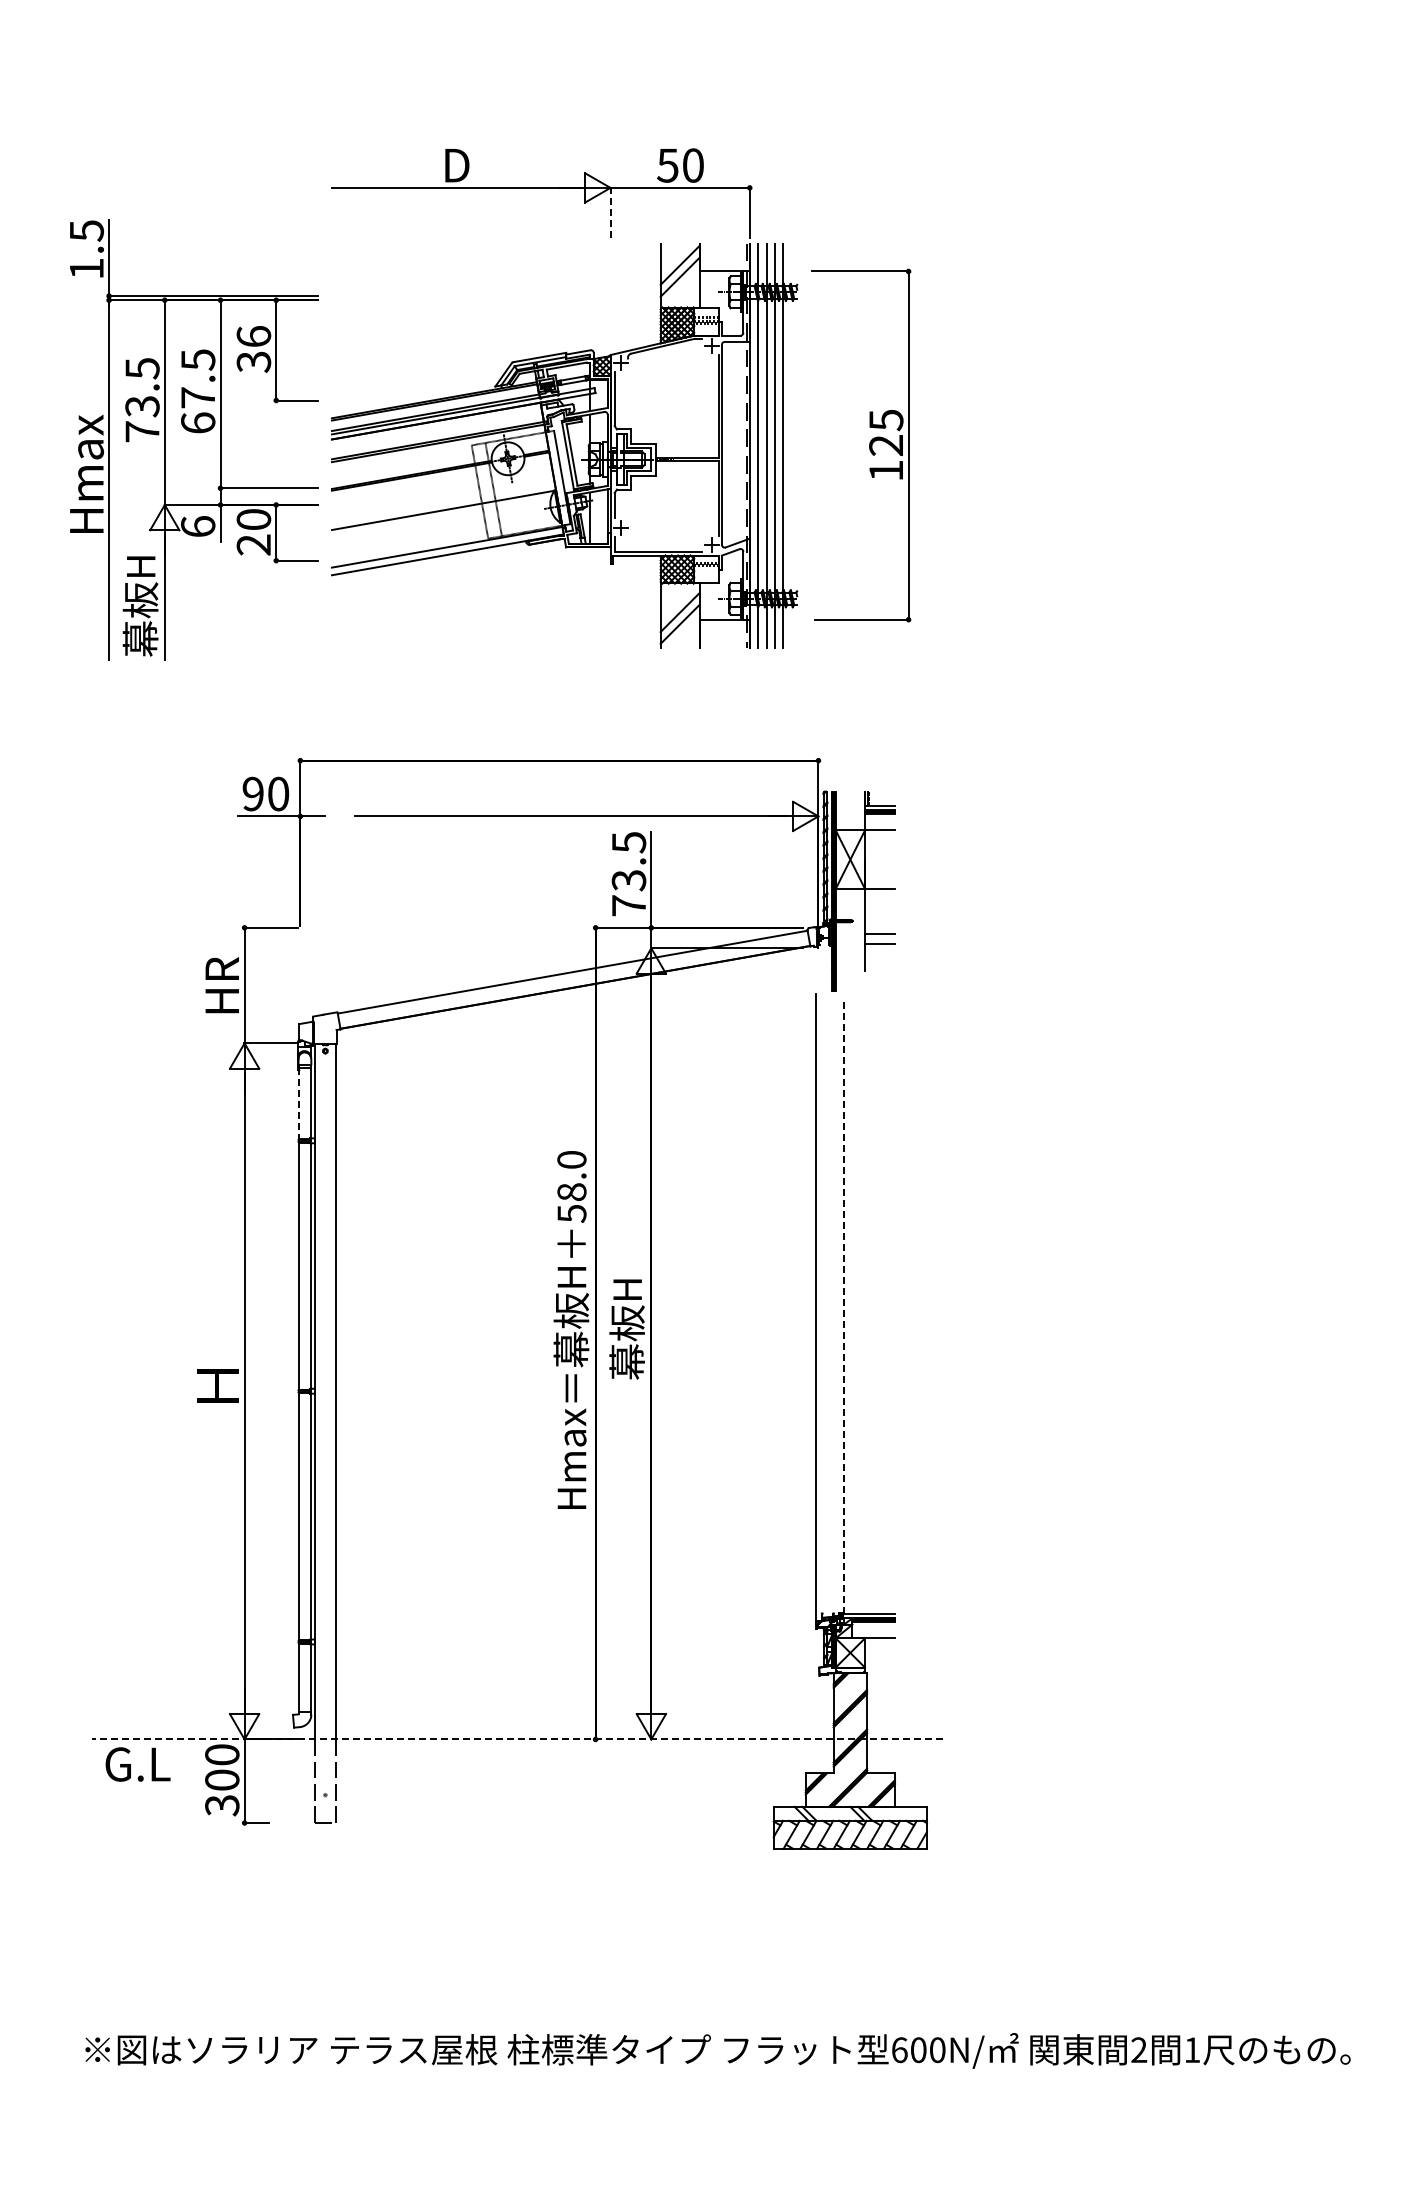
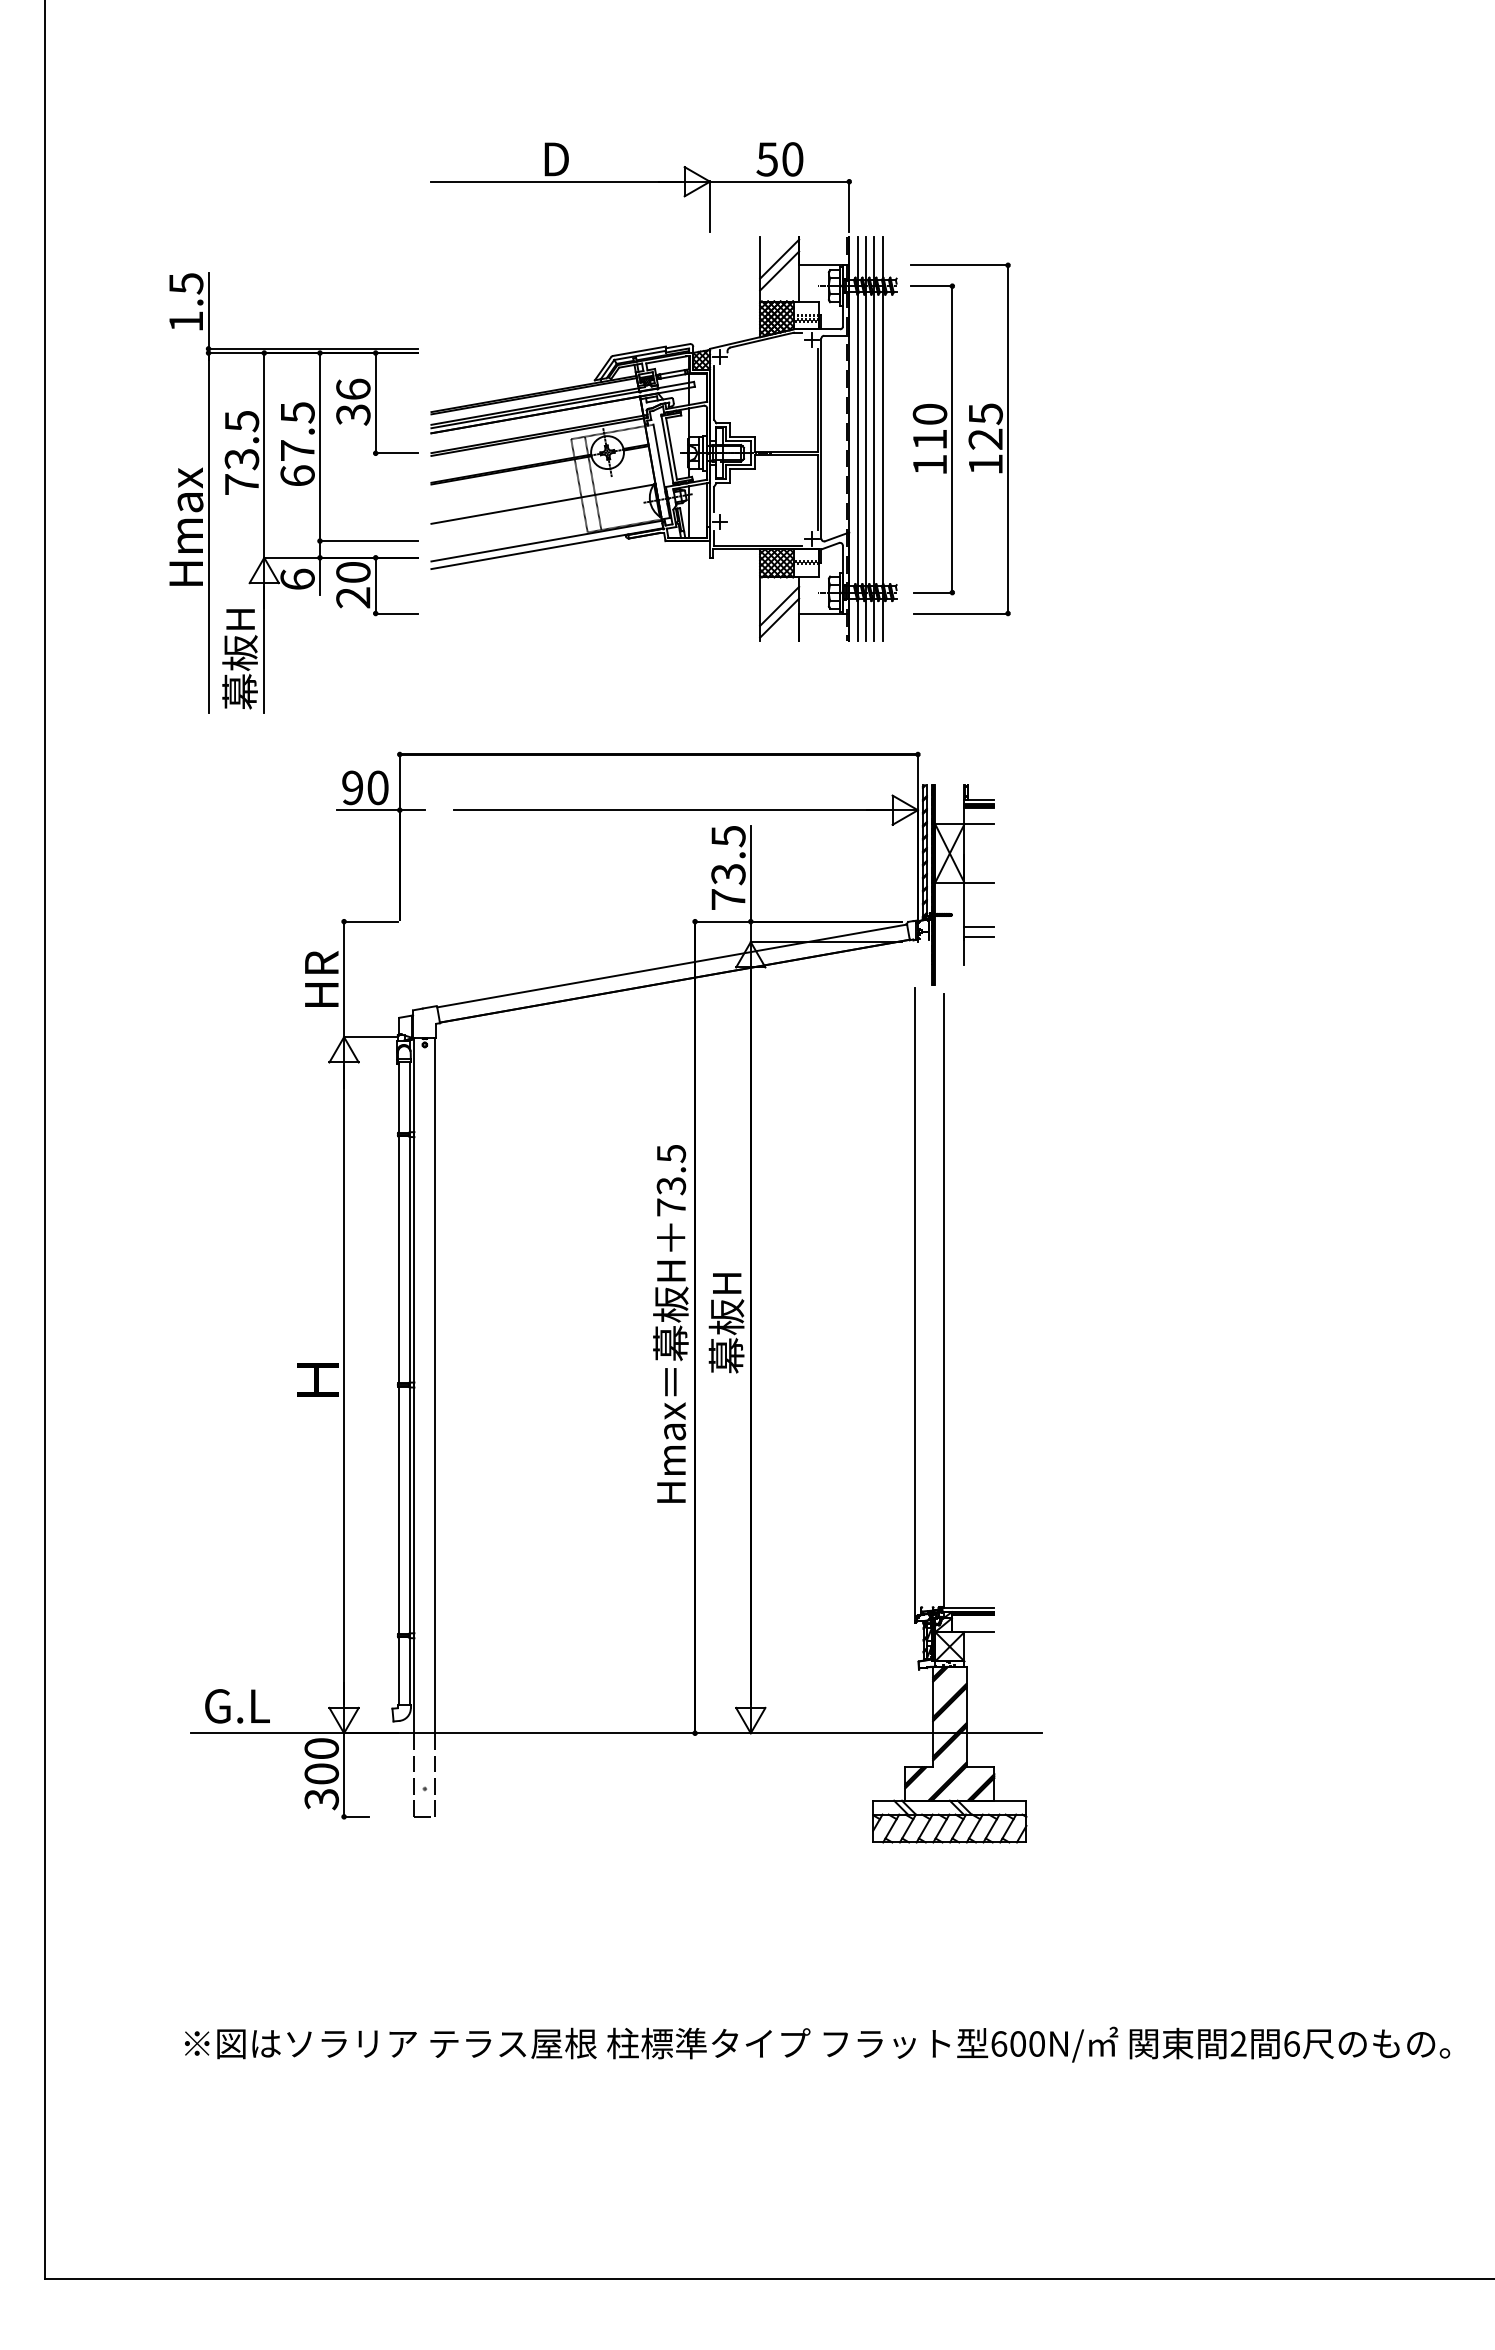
line: (611, 212) -> (710, 206), dashed -> solid
part: (194, 439) -> (293, 492), moved
part: (833, 445) -> (932, 439), added
line: (299, 1103) -> (398, 1097), dashed -> solid
text: (572, 1186) -> (671, 1180), 58.0 -> 73.5
line: (844, 1306) -> (943, 1300), dashed -> solid
line: (517, 1739) -> (616, 1733), dashed -> solid
text: (138, 1764) -> (237, 1706), moved
text: (1192, 2049) -> (1291, 2043), 1 -> 6

